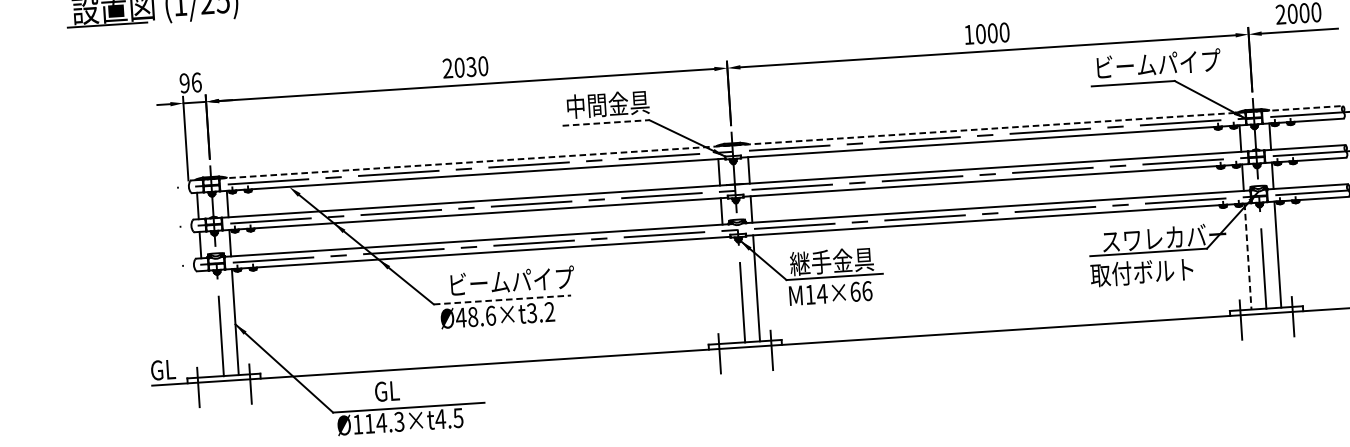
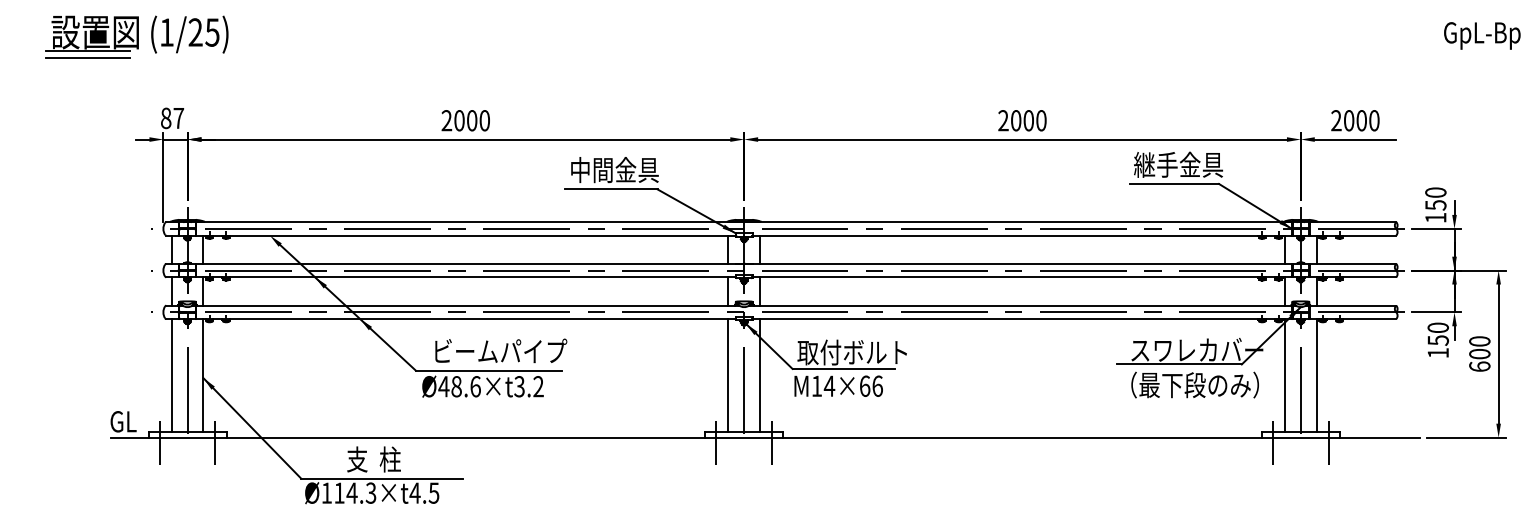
line: (107, 32) -> (87, 58), added
text: (969, 34) -> (1003, 120), 1000 -> 2000
text: (1157, 63) -> (1201, 164), ビームパイプ -> 継手金具
text: (470, 66) -> (471, 120), 2030 -> 2000
text: (190, 83) -> (172, 118), 96 -> 87
line: (1302, 108) -> (1353, 222), dashed -> solid
line: (606, 122) -> (611, 189), dashed -> solid
line: (732, 145) -> (744, 222), dashed -> solid
line: (1247, 256) -> (1284, 375), dashed -> solid
text: (840, 261) -> (851, 352), 継手金具 -> 取付ボルト
text: (1157, 270) -> (1187, 384), 取付ボルト -> （最下段のみ）
line: (726, 290) -> (728, 375), added
line: (502, 299) -> (489, 370), dashed -> solid
line: (205, 323) -> (171, 375), added
text: (399, 390) -> (373, 459), GL -> 支  柱

